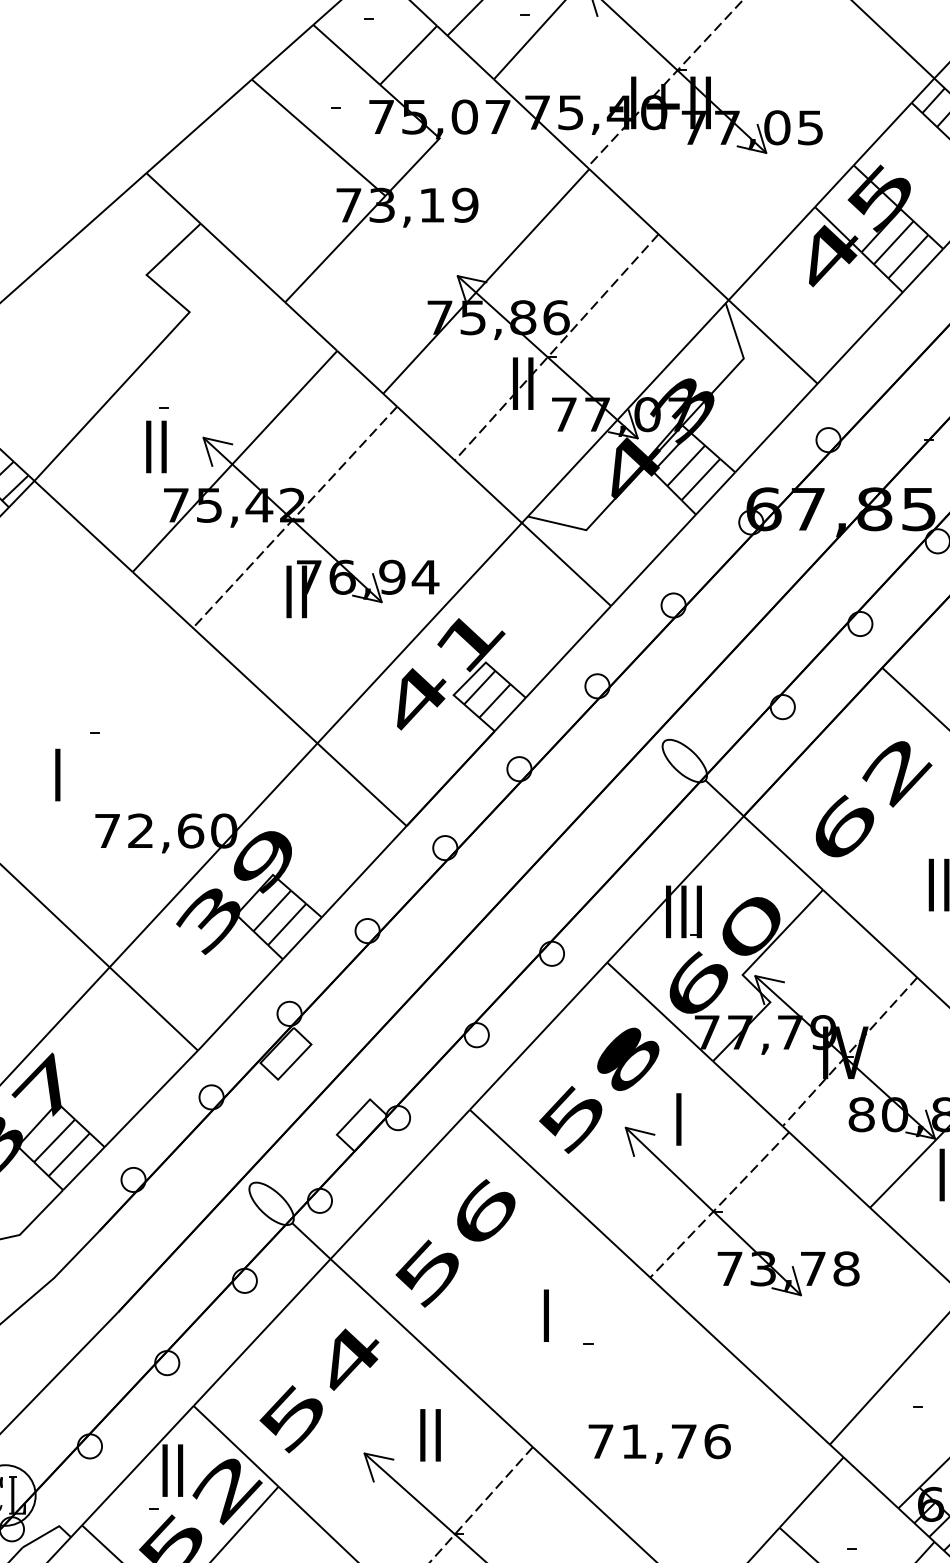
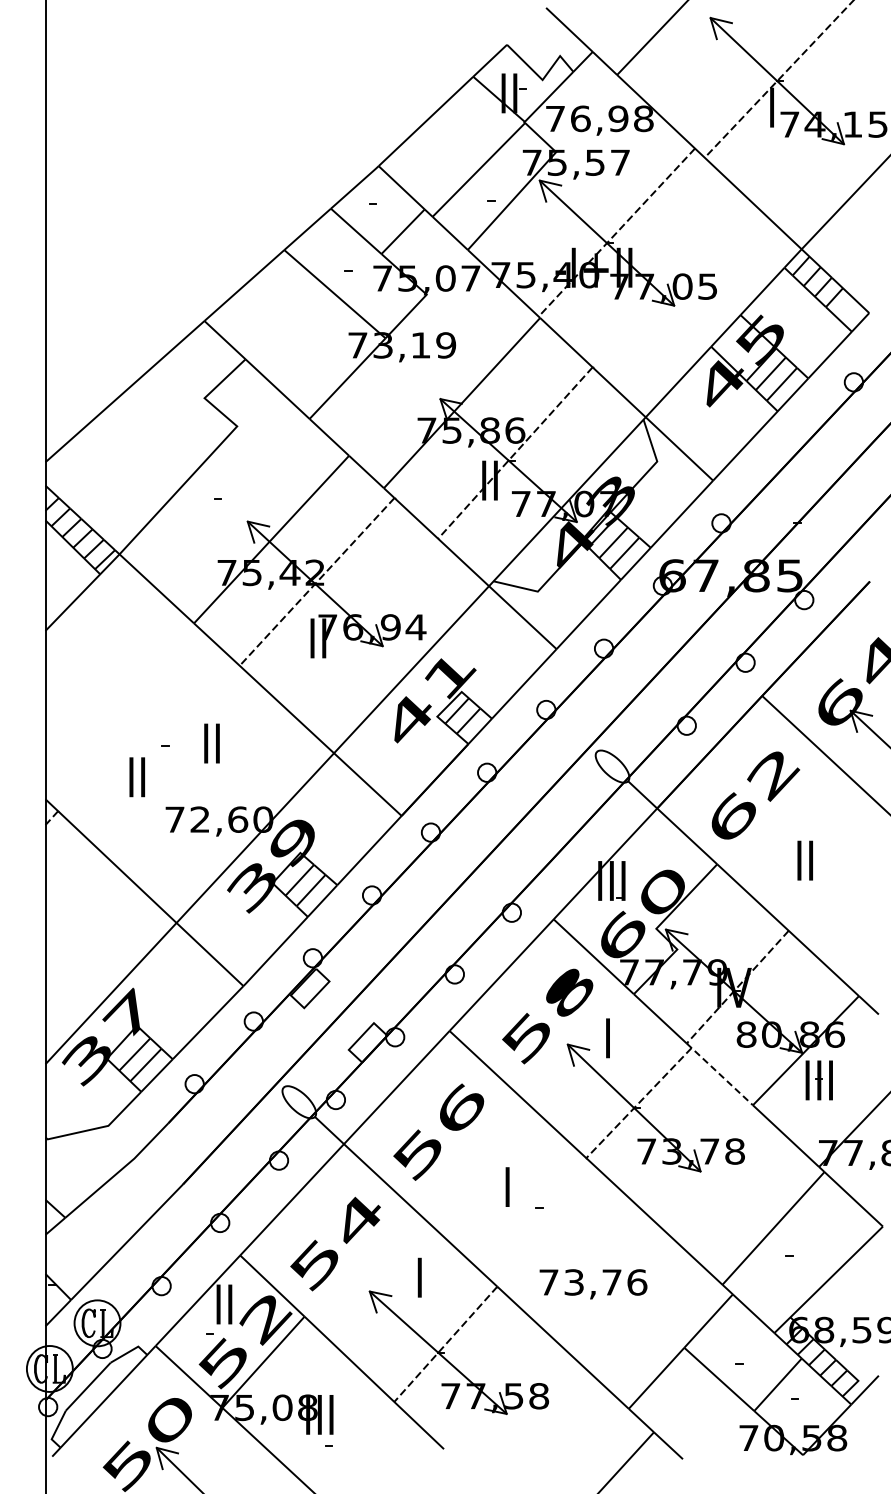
text: (155, 446) -> (211, 743), moved
text: (58, 775) -> (137, 777), I -> II
line: (825, 1167) -> (719, 1074), solid -> dashed
text: (430, 1435) -> (419, 1277), II -> I
text: (633, 1441) -> (573, 1282), 71,76 -> 73,76

